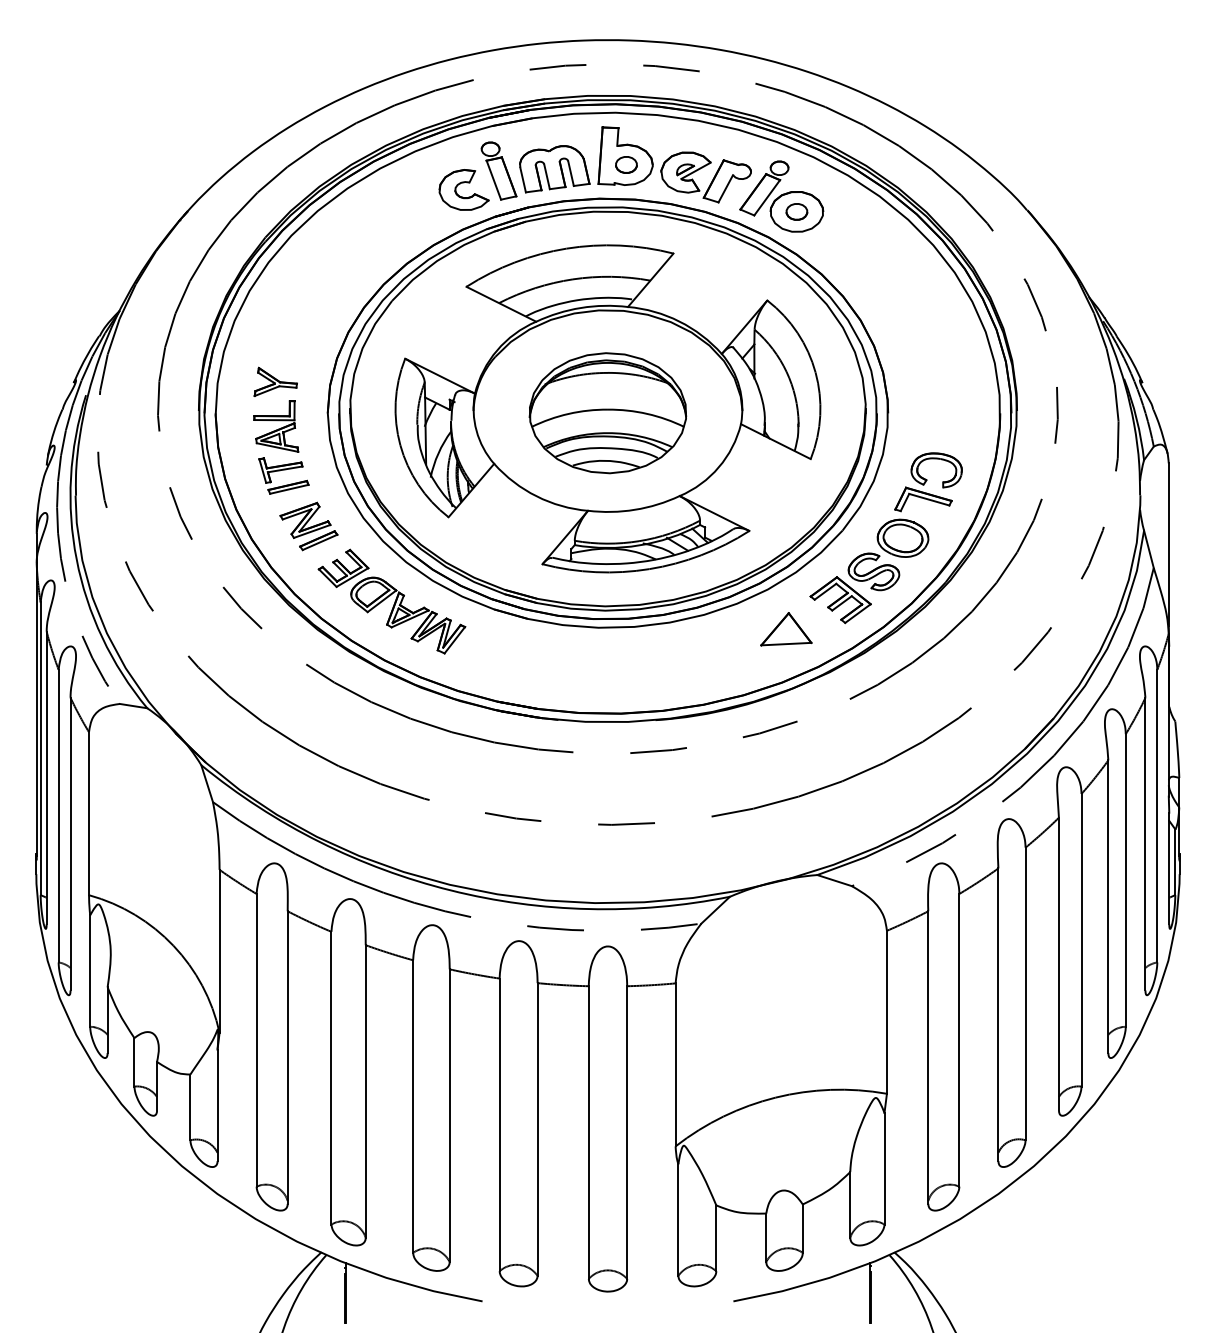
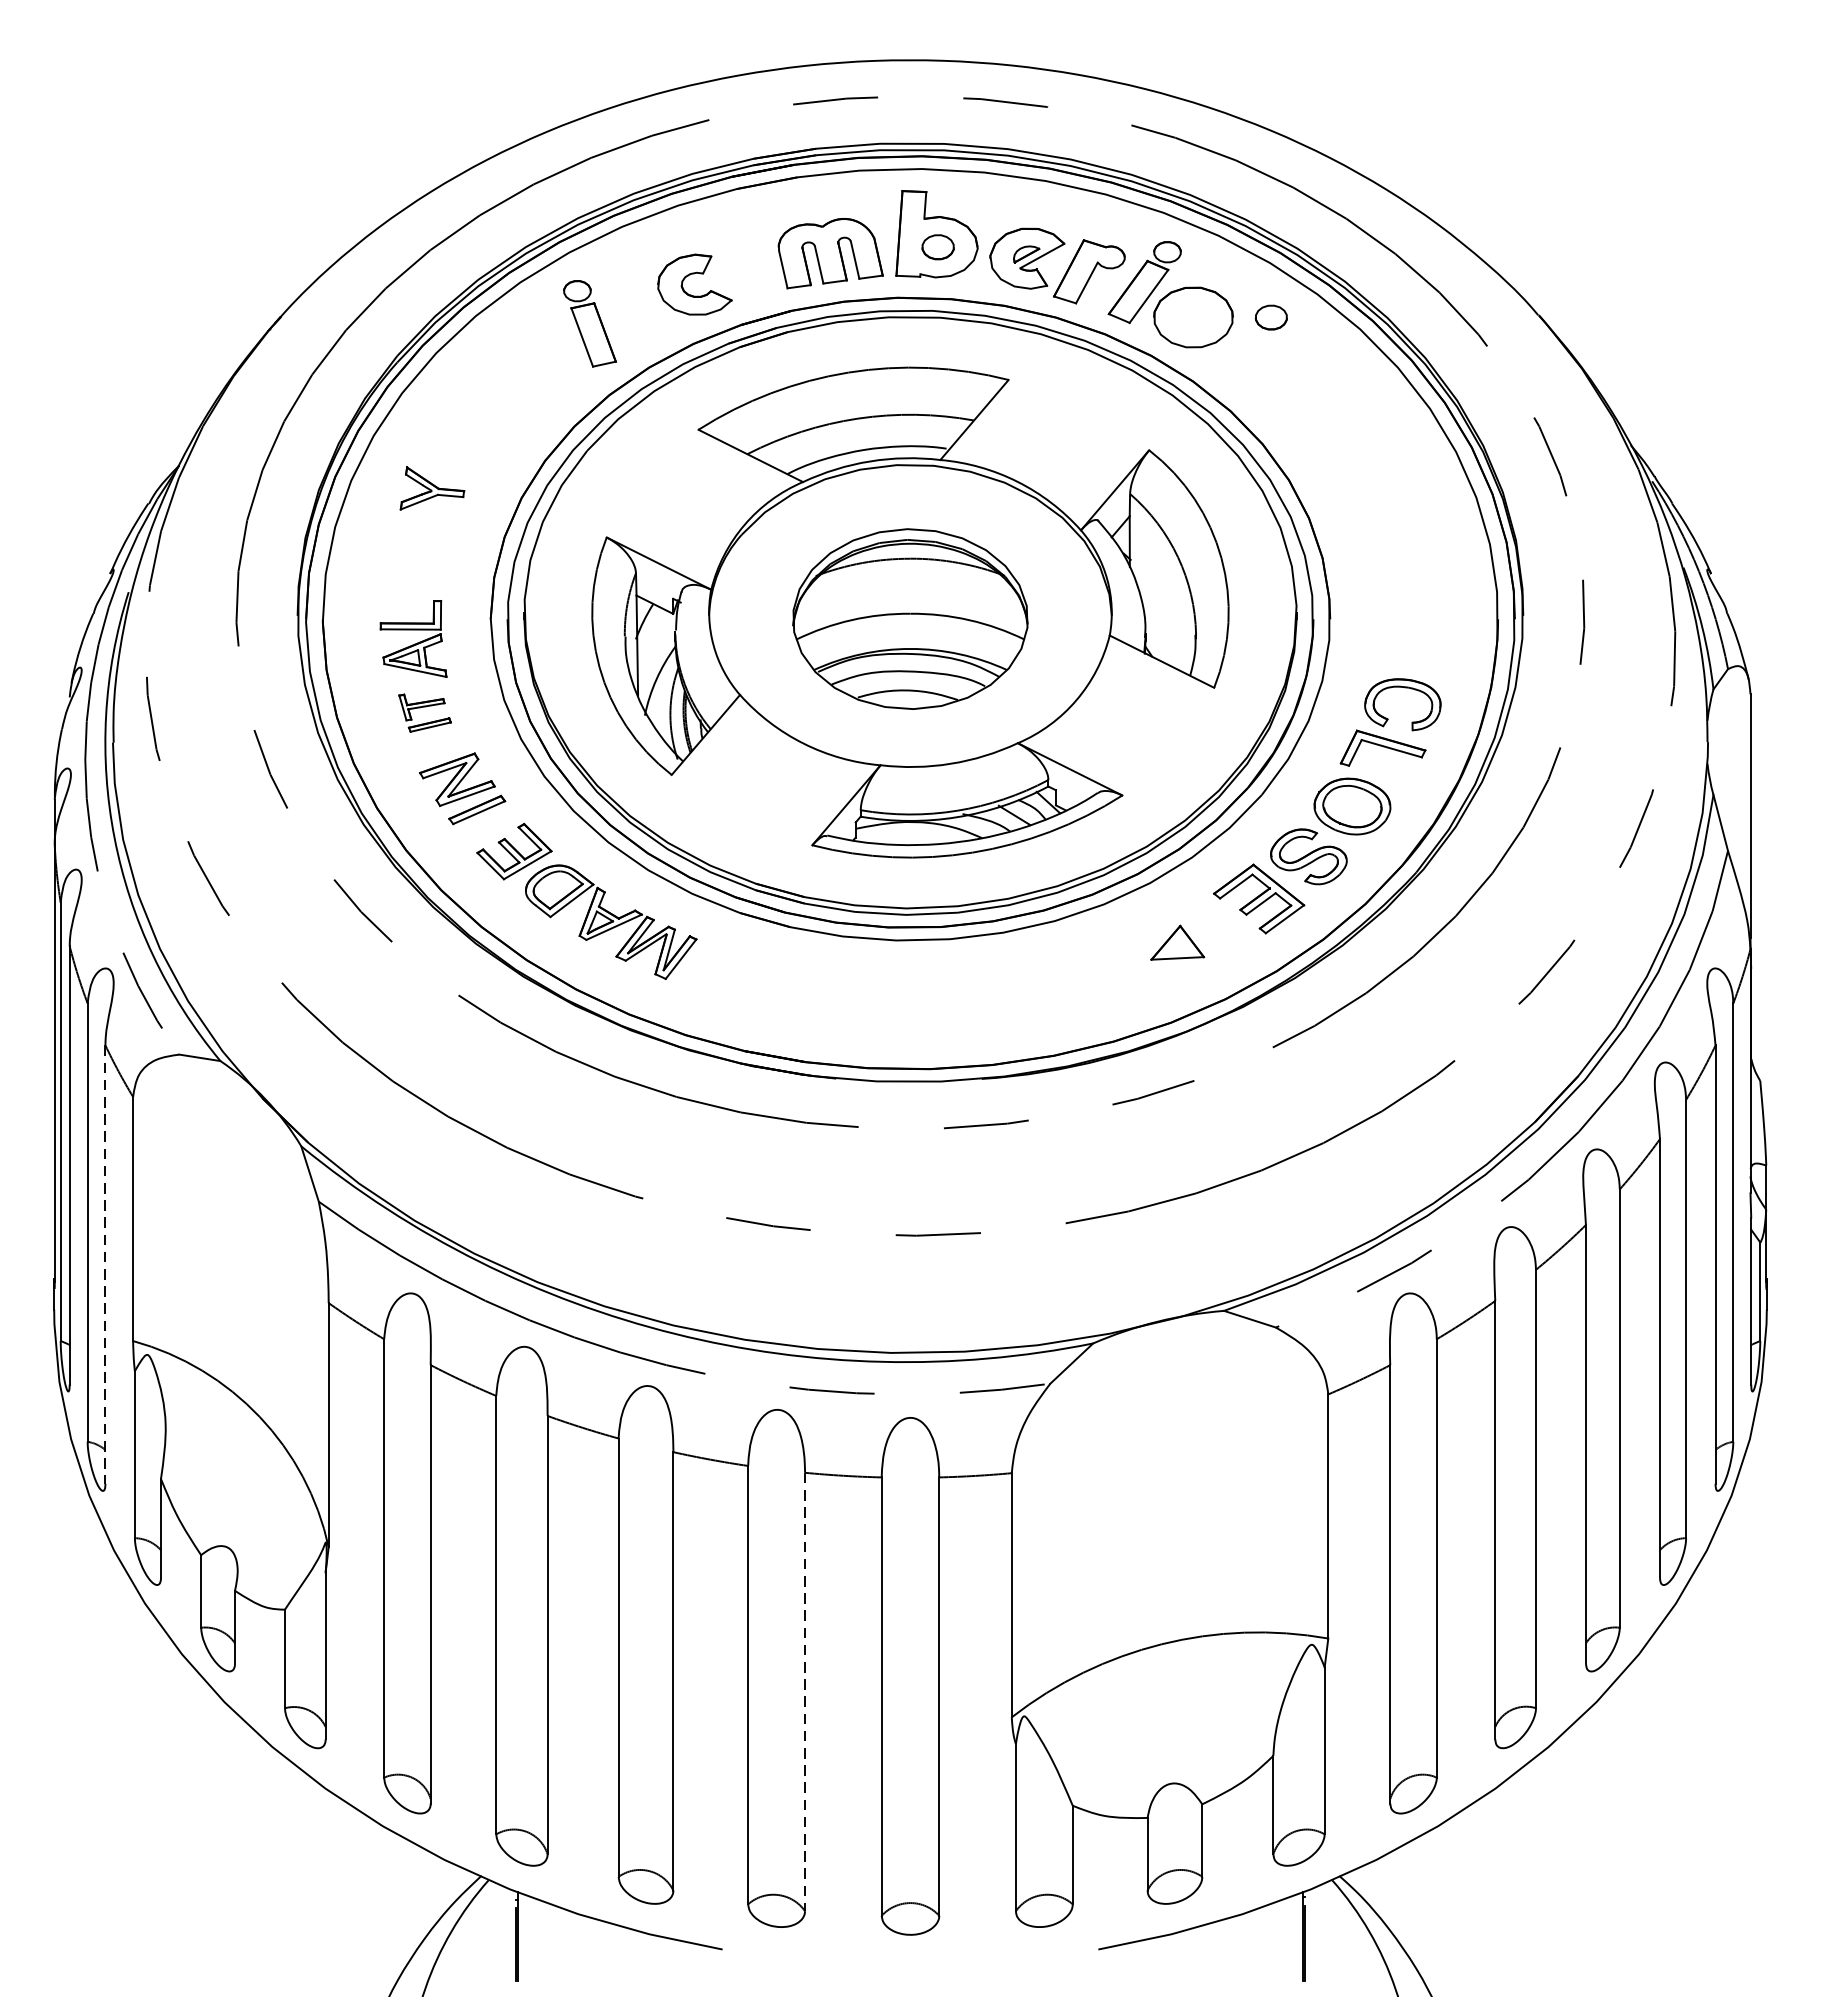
part: (498, 170) -> (589, 322), moved
part: (796, 211) -> (1270, 316), moved
part: (275, 381) -> (431, 487), moved
part: (283, 475) -> (424, 712), size x0.7
part: (786, 629) -> (1177, 943), size x0.7
line: (70, 844) -> (105, 1265), solid -> dashed
line: (537, 1129) -> (804, 1692), solid -> dashed

